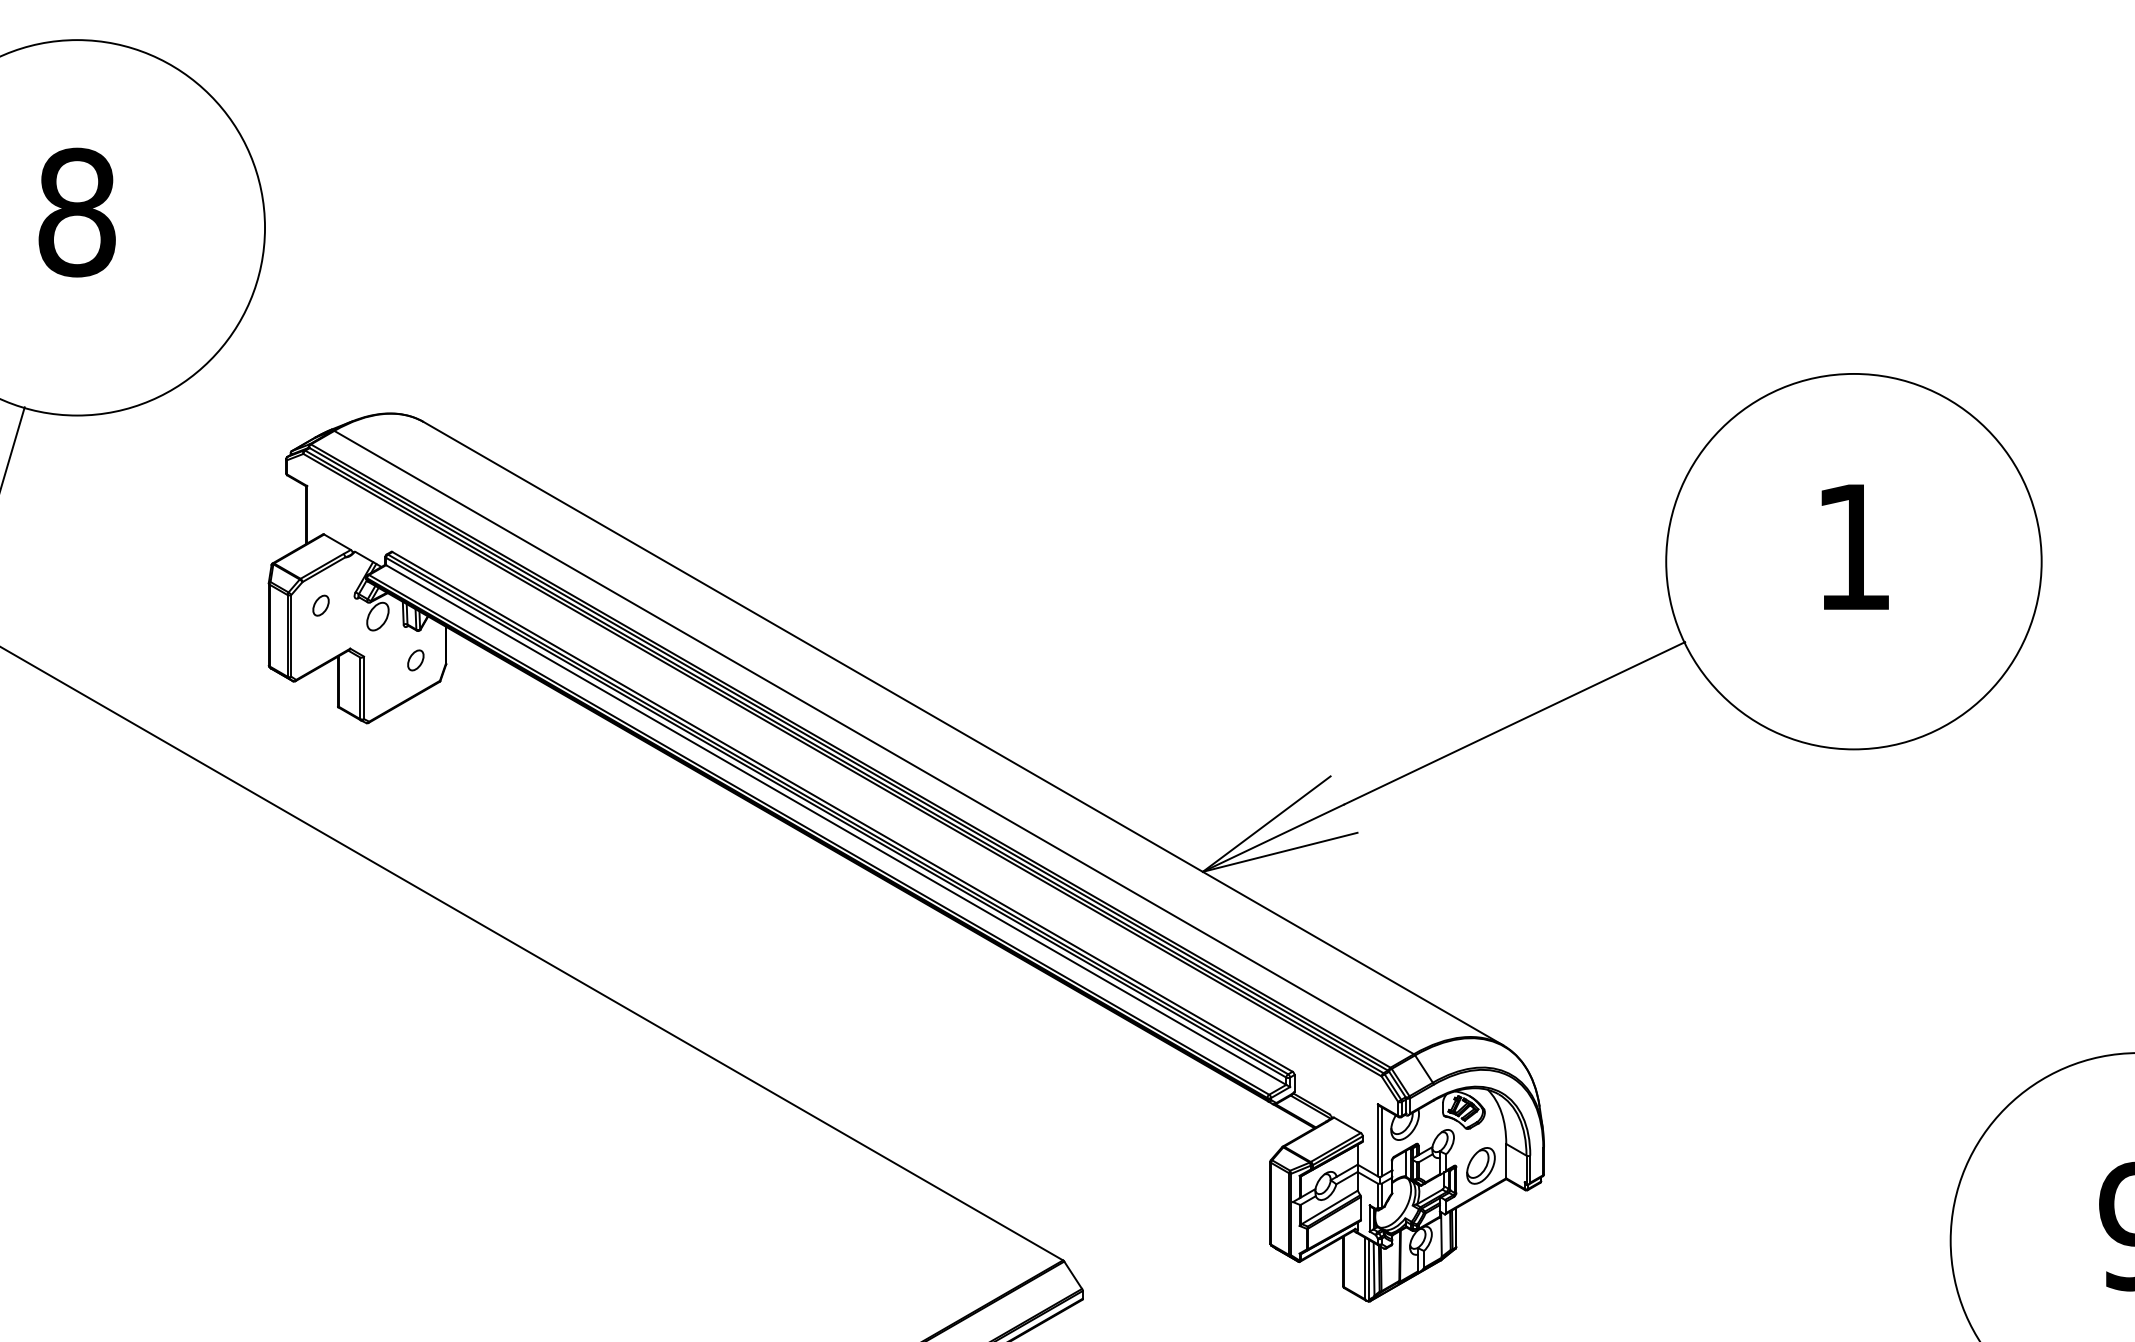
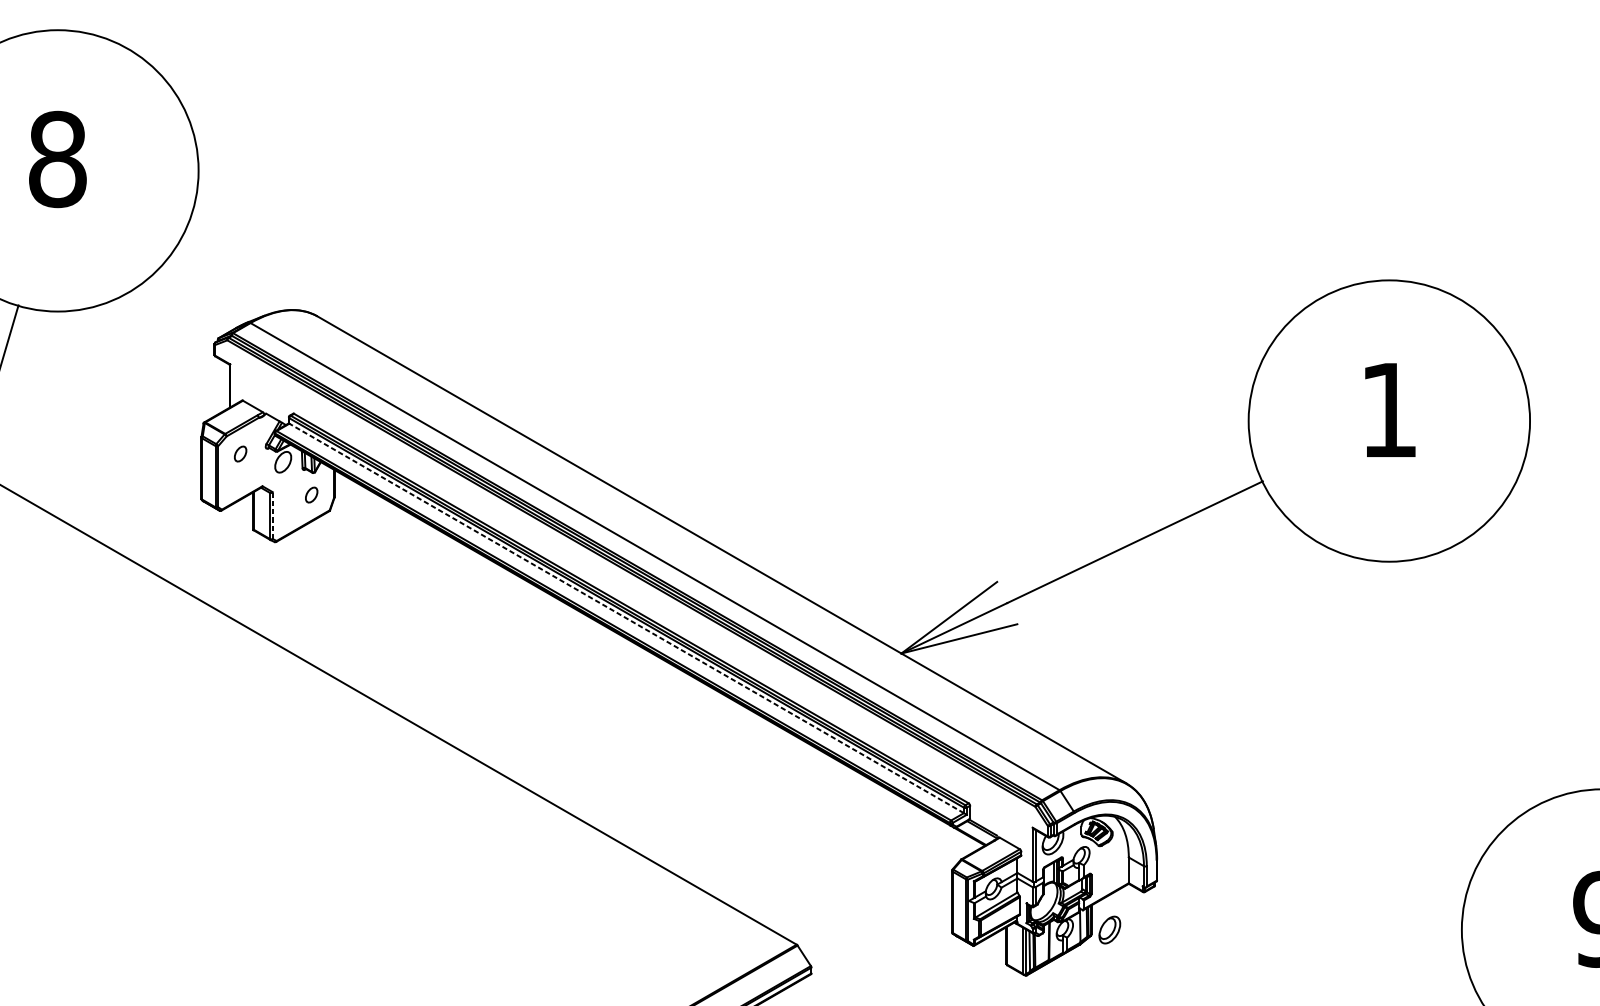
line: (364, 687) -> (273, 515), solid -> dashed
line: (836, 825) -> (626, 618), solid -> dashed
part: (1480, 1165) -> (1109, 929), moved

